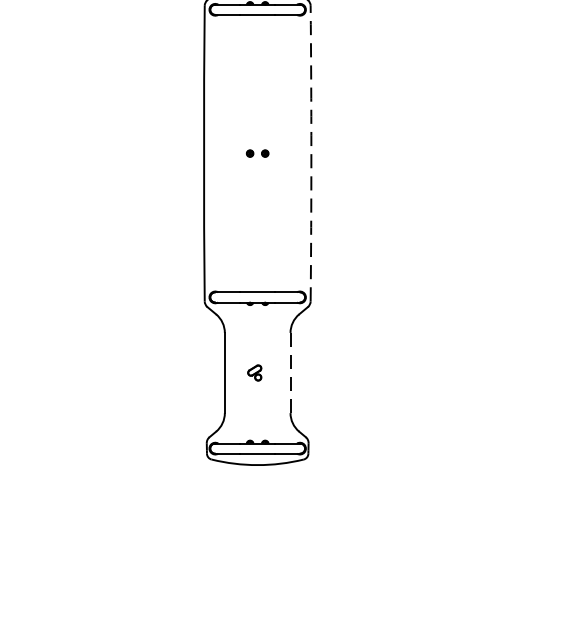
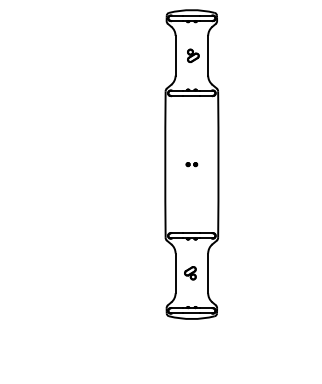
arc: (311, 153) -> (218, 164), dashed -> solid
part: (254, 373) -> (190, 273), size x1.67
line: (291, 373) -> (208, 273), dashed -> solid

